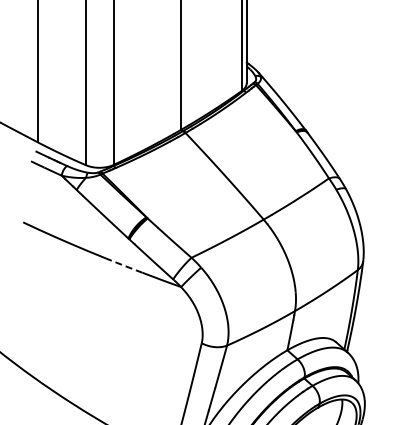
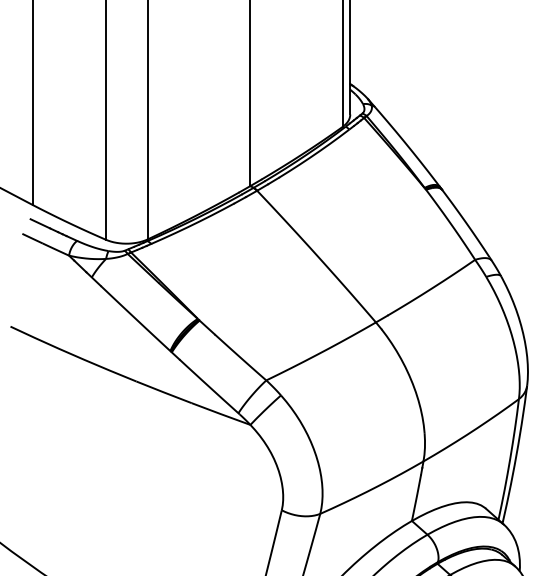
line: (123, 265) -> (162, 392), dashed -> solid

